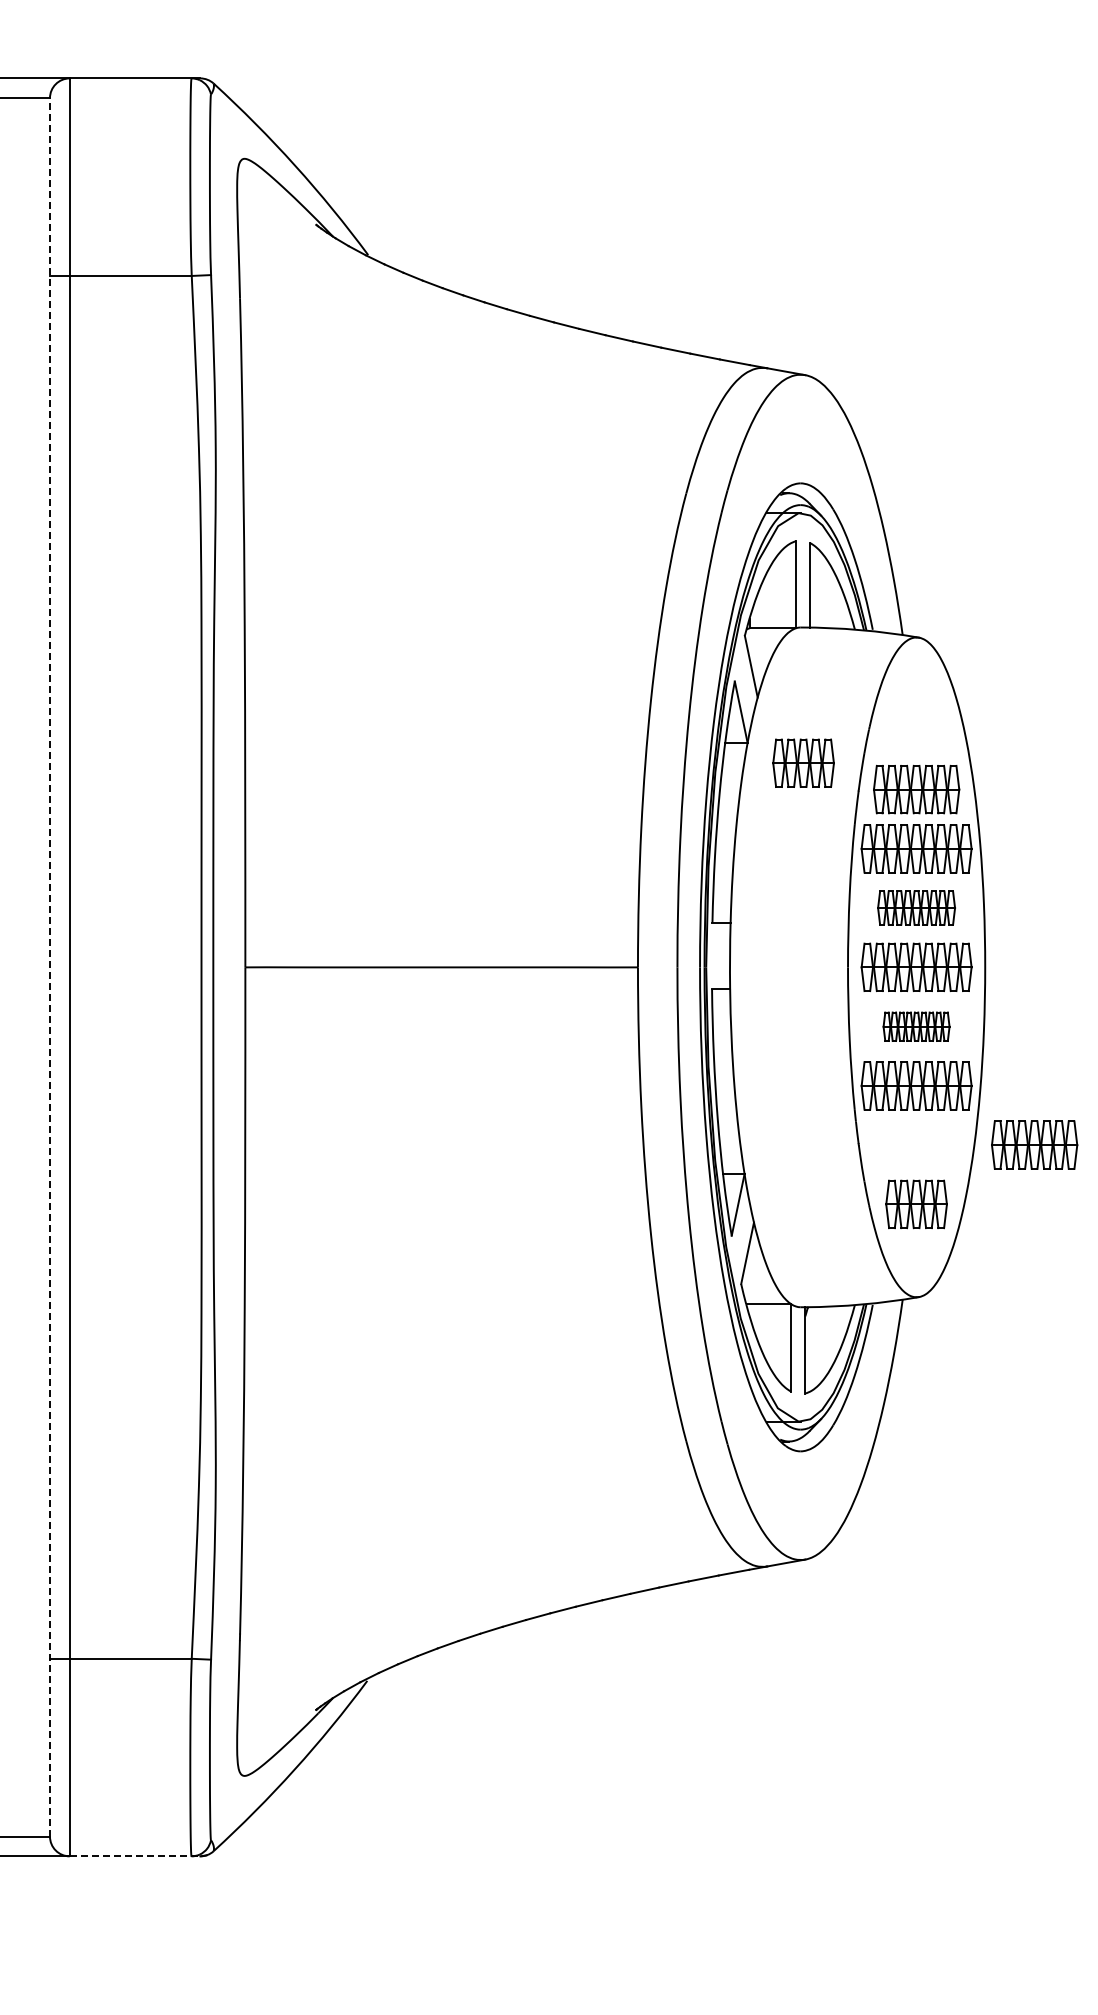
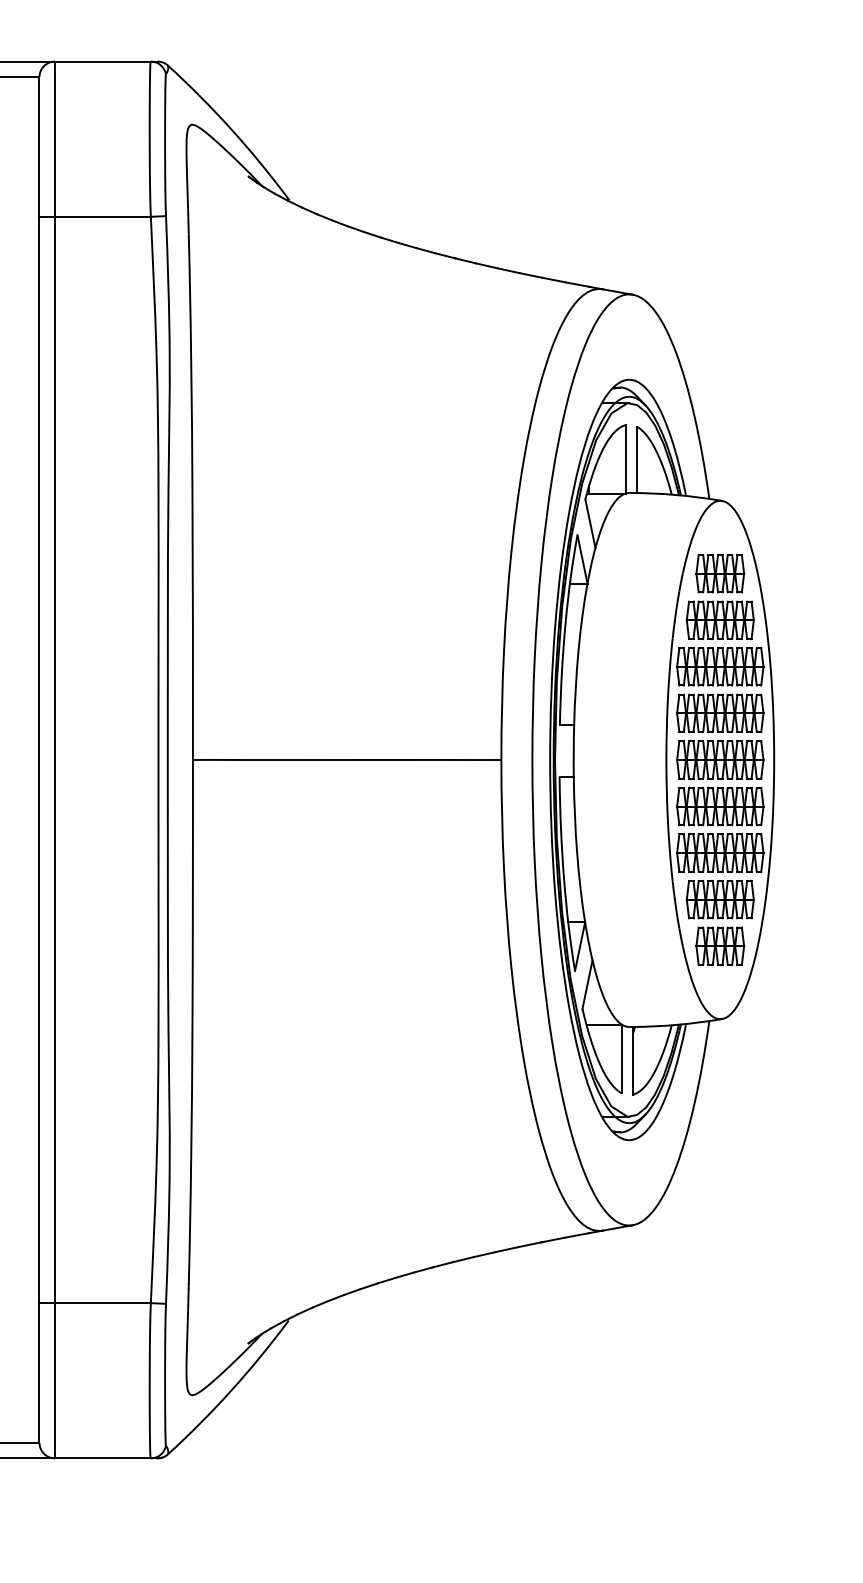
part: (803, 762) -> (720, 573), moved
part: (916, 907) -> (720, 712), size x1.43
line: (50, 966) -> (39, 759), dashed -> solid
part: (916, 1026) -> (720, 806), size x1.67
part: (1034, 1144) -> (720, 899), moved
line: (135, 1856) -> (106, 1458), dashed -> solid

